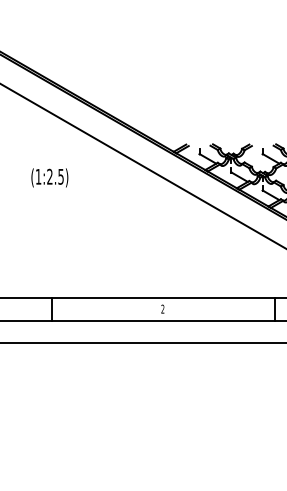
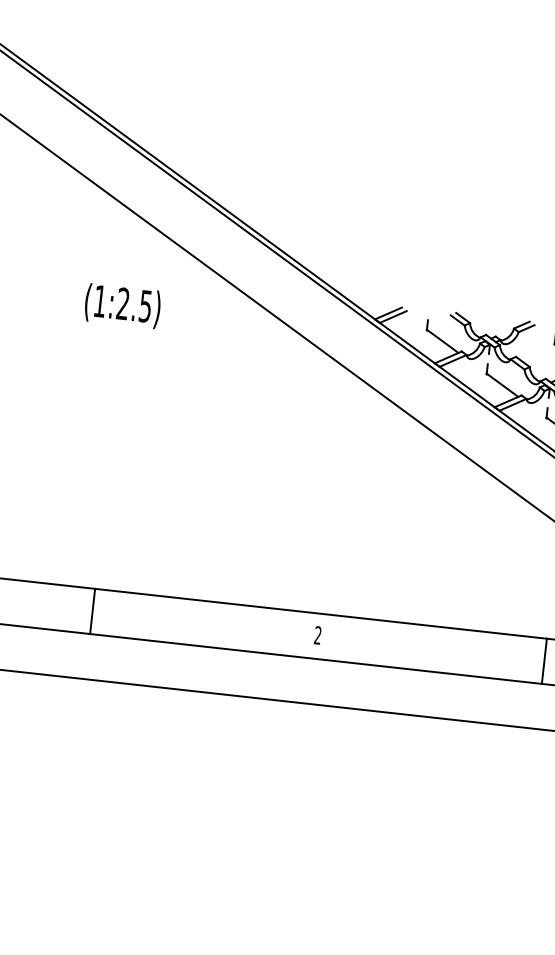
text: (49, 177) -> (122, 305), moved

